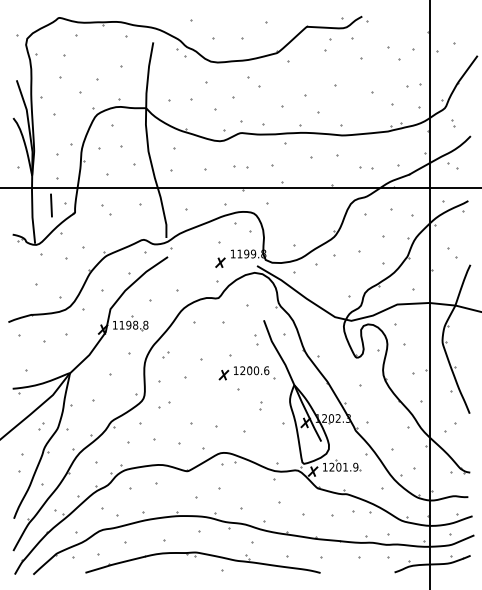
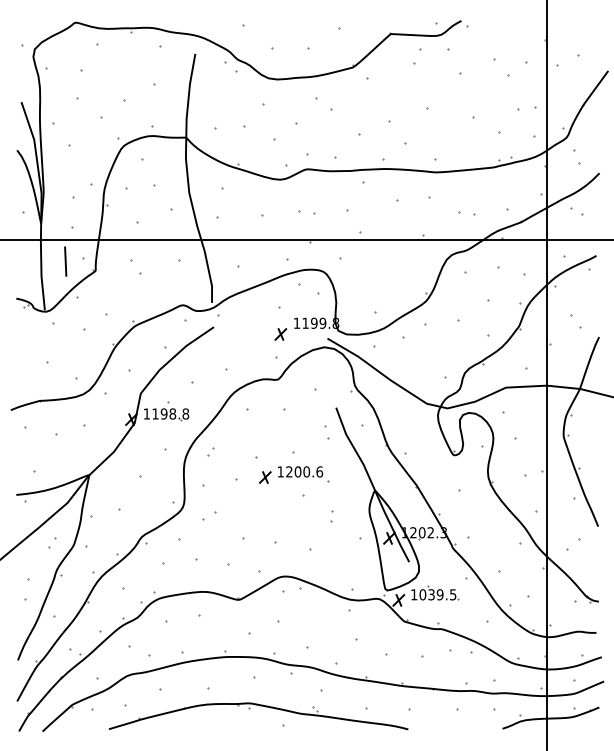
part: (452, 123) -> (576, 157), size x1.6
part: (246, 372) -> (294, 474), moved
text: (343, 467) -> (437, 594), 1201.9 -> 1039.5

